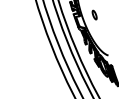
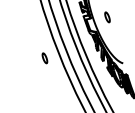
part: (39, 50) -> (44, 57), added

